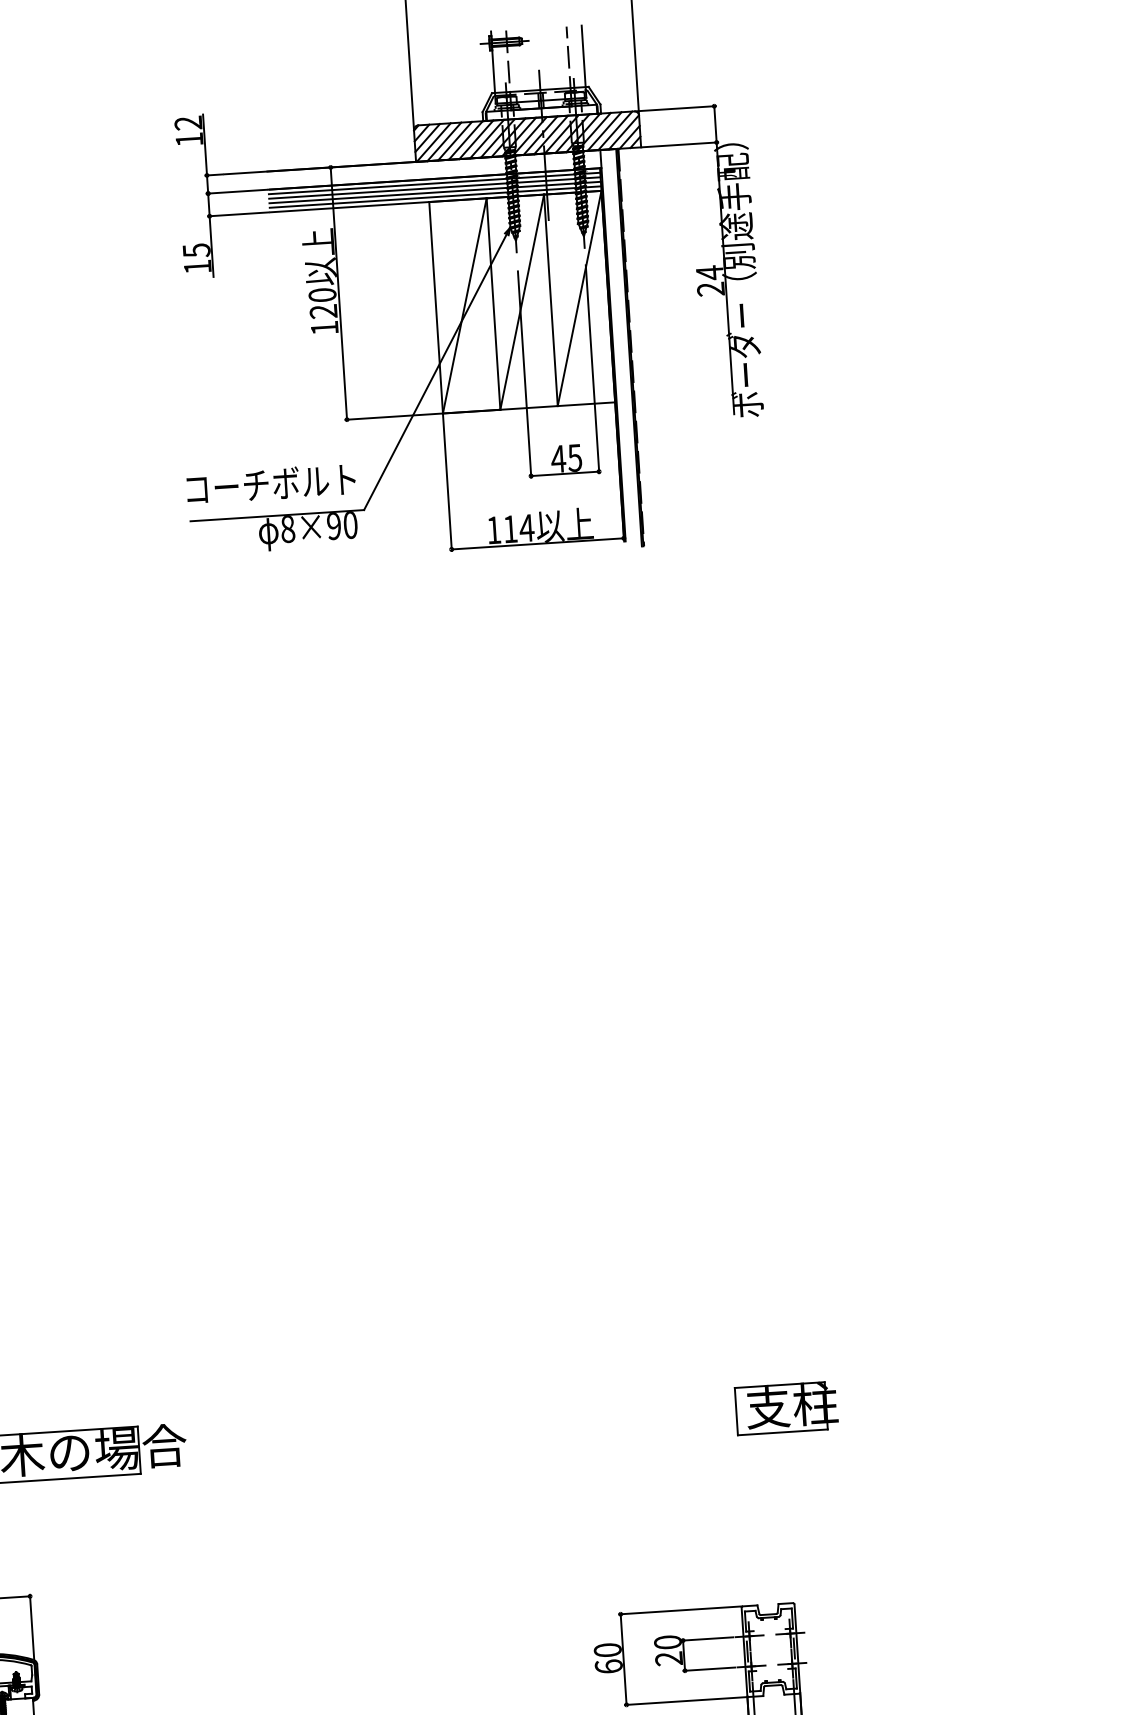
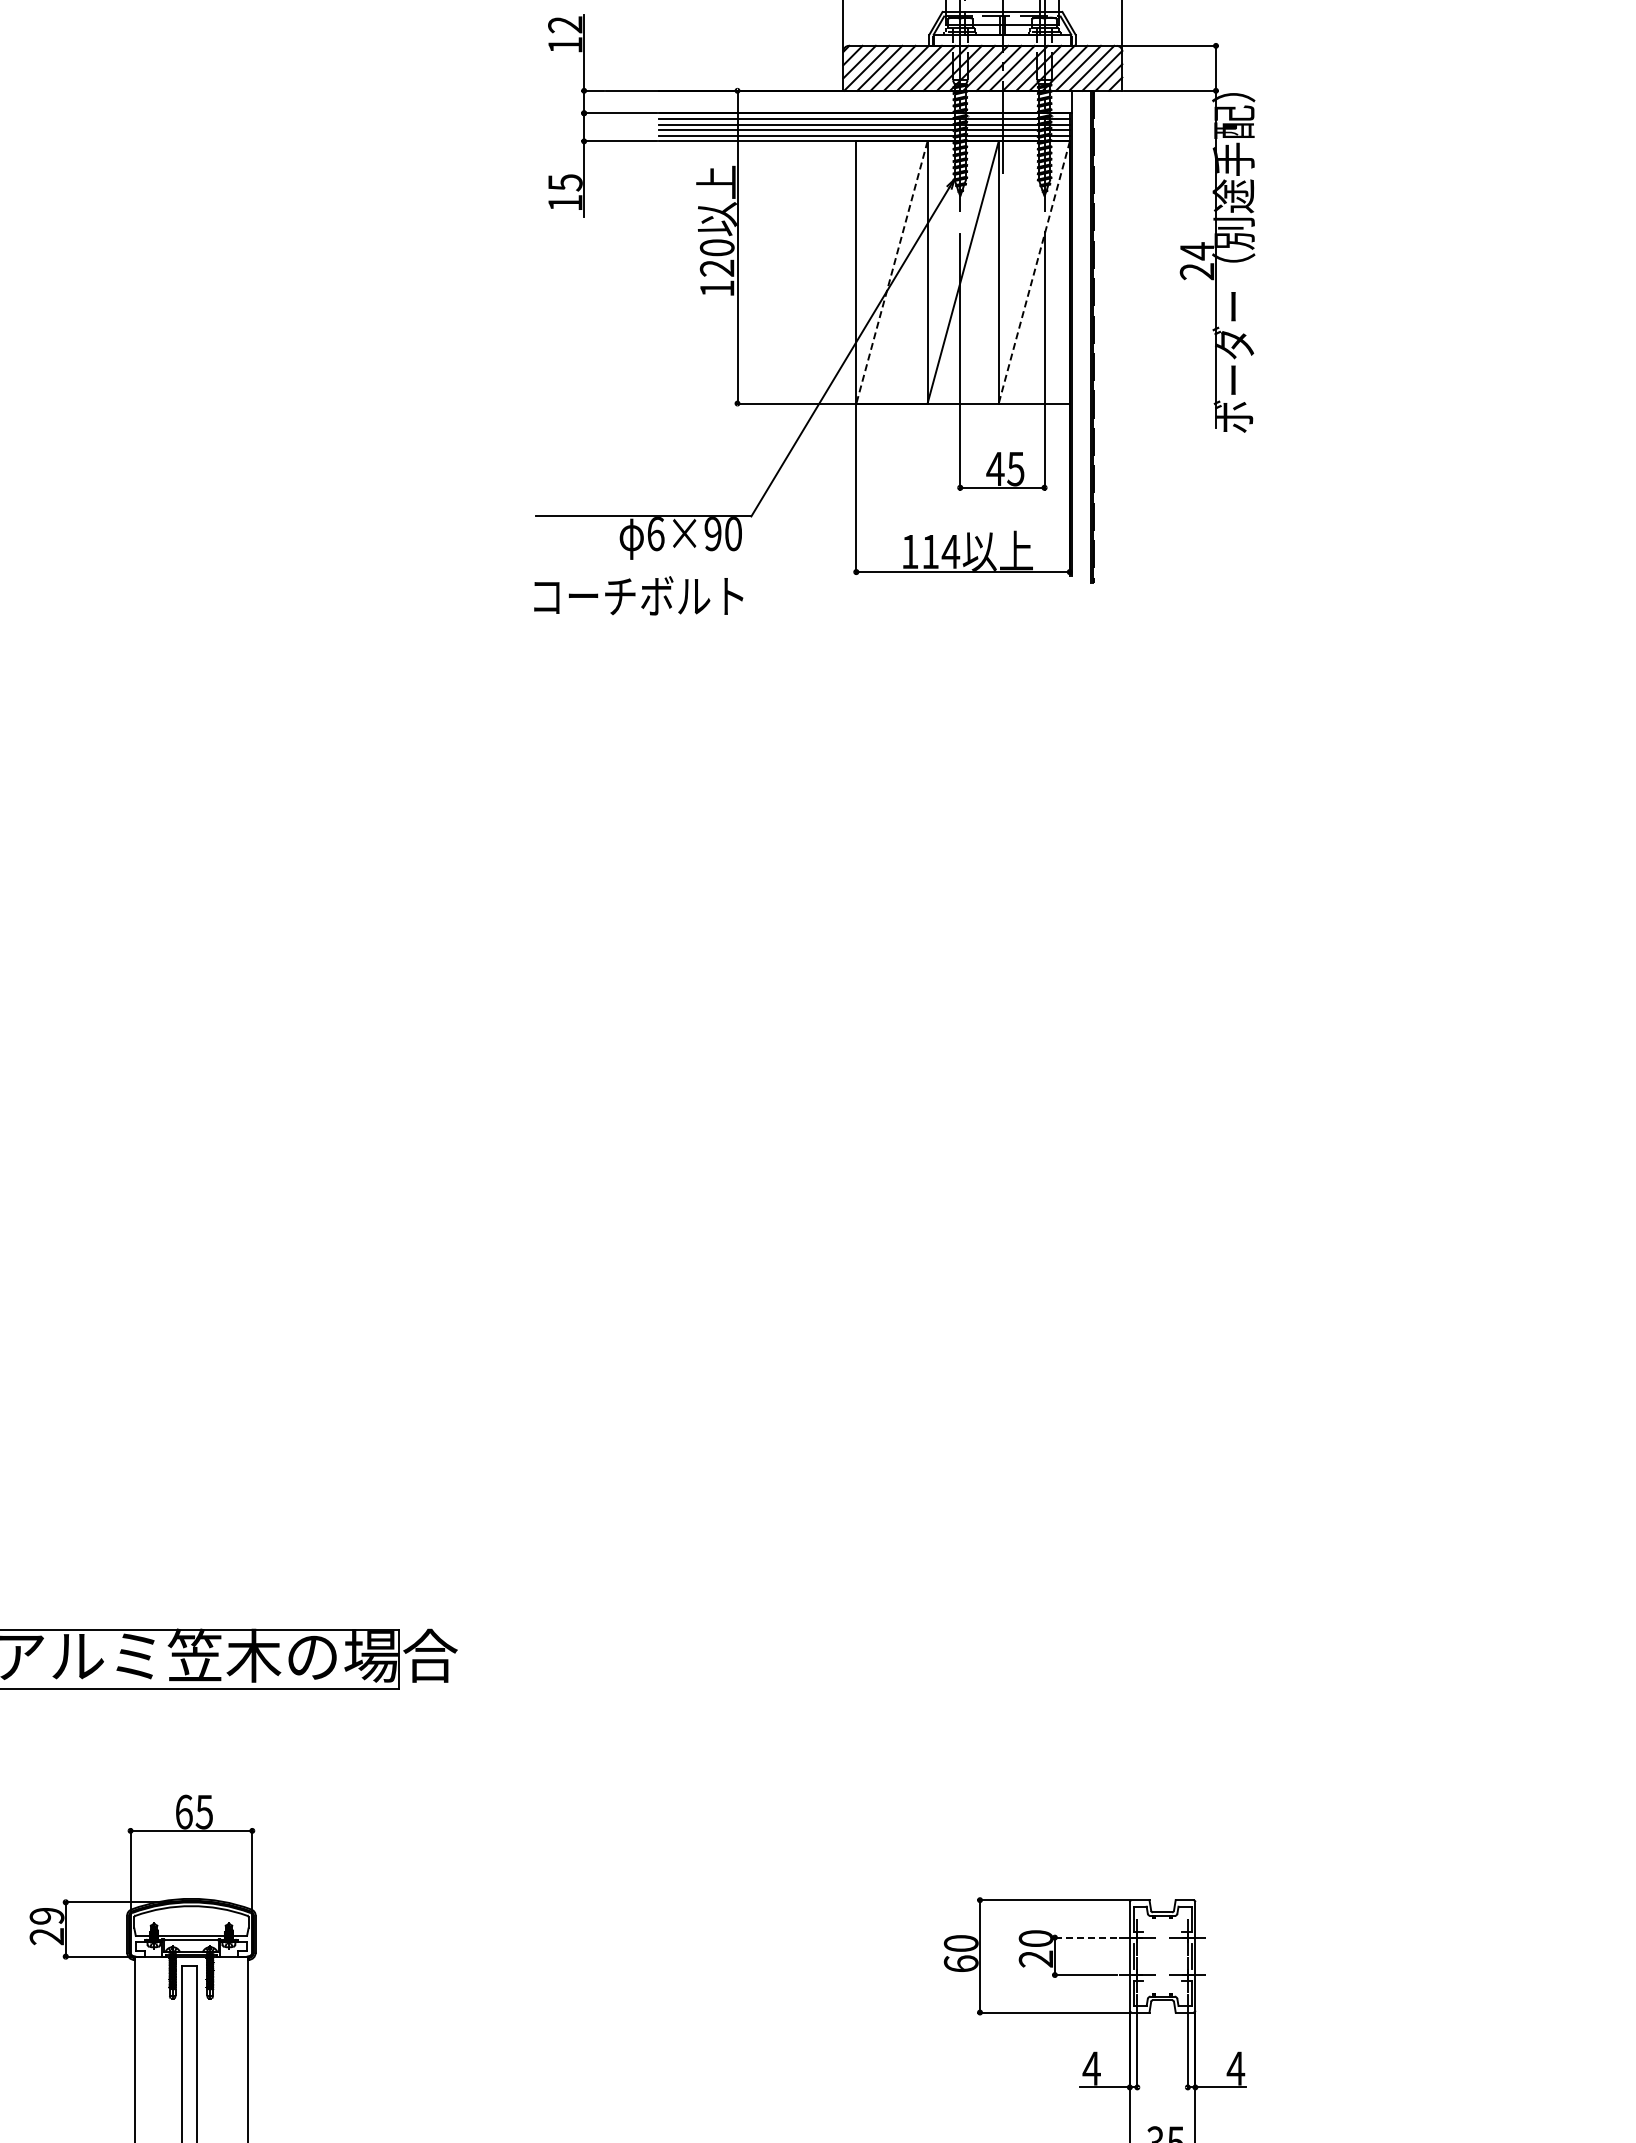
line: (579, 298) -> (1034, 272), solid -> dashed
line: (465, 305) -> (892, 272), solid -> dashed
text: (270, 483) -> (638, 595), moved
text: (287, 529) -> (655, 534), 8×90 -> 6×90
part: (786, 1407) -> (1201, 1658), removed
line: (706, 1638) -> (1084, 1937), solid -> dashed

